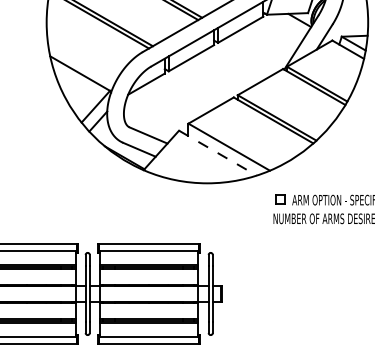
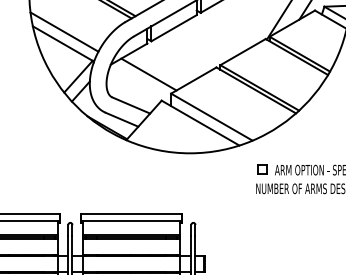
line: (81, 61) -> (64, 31), added
line: (165, 104) -> (148, 74), added
line: (217, 153) -> (200, 123), dashed -> solid

